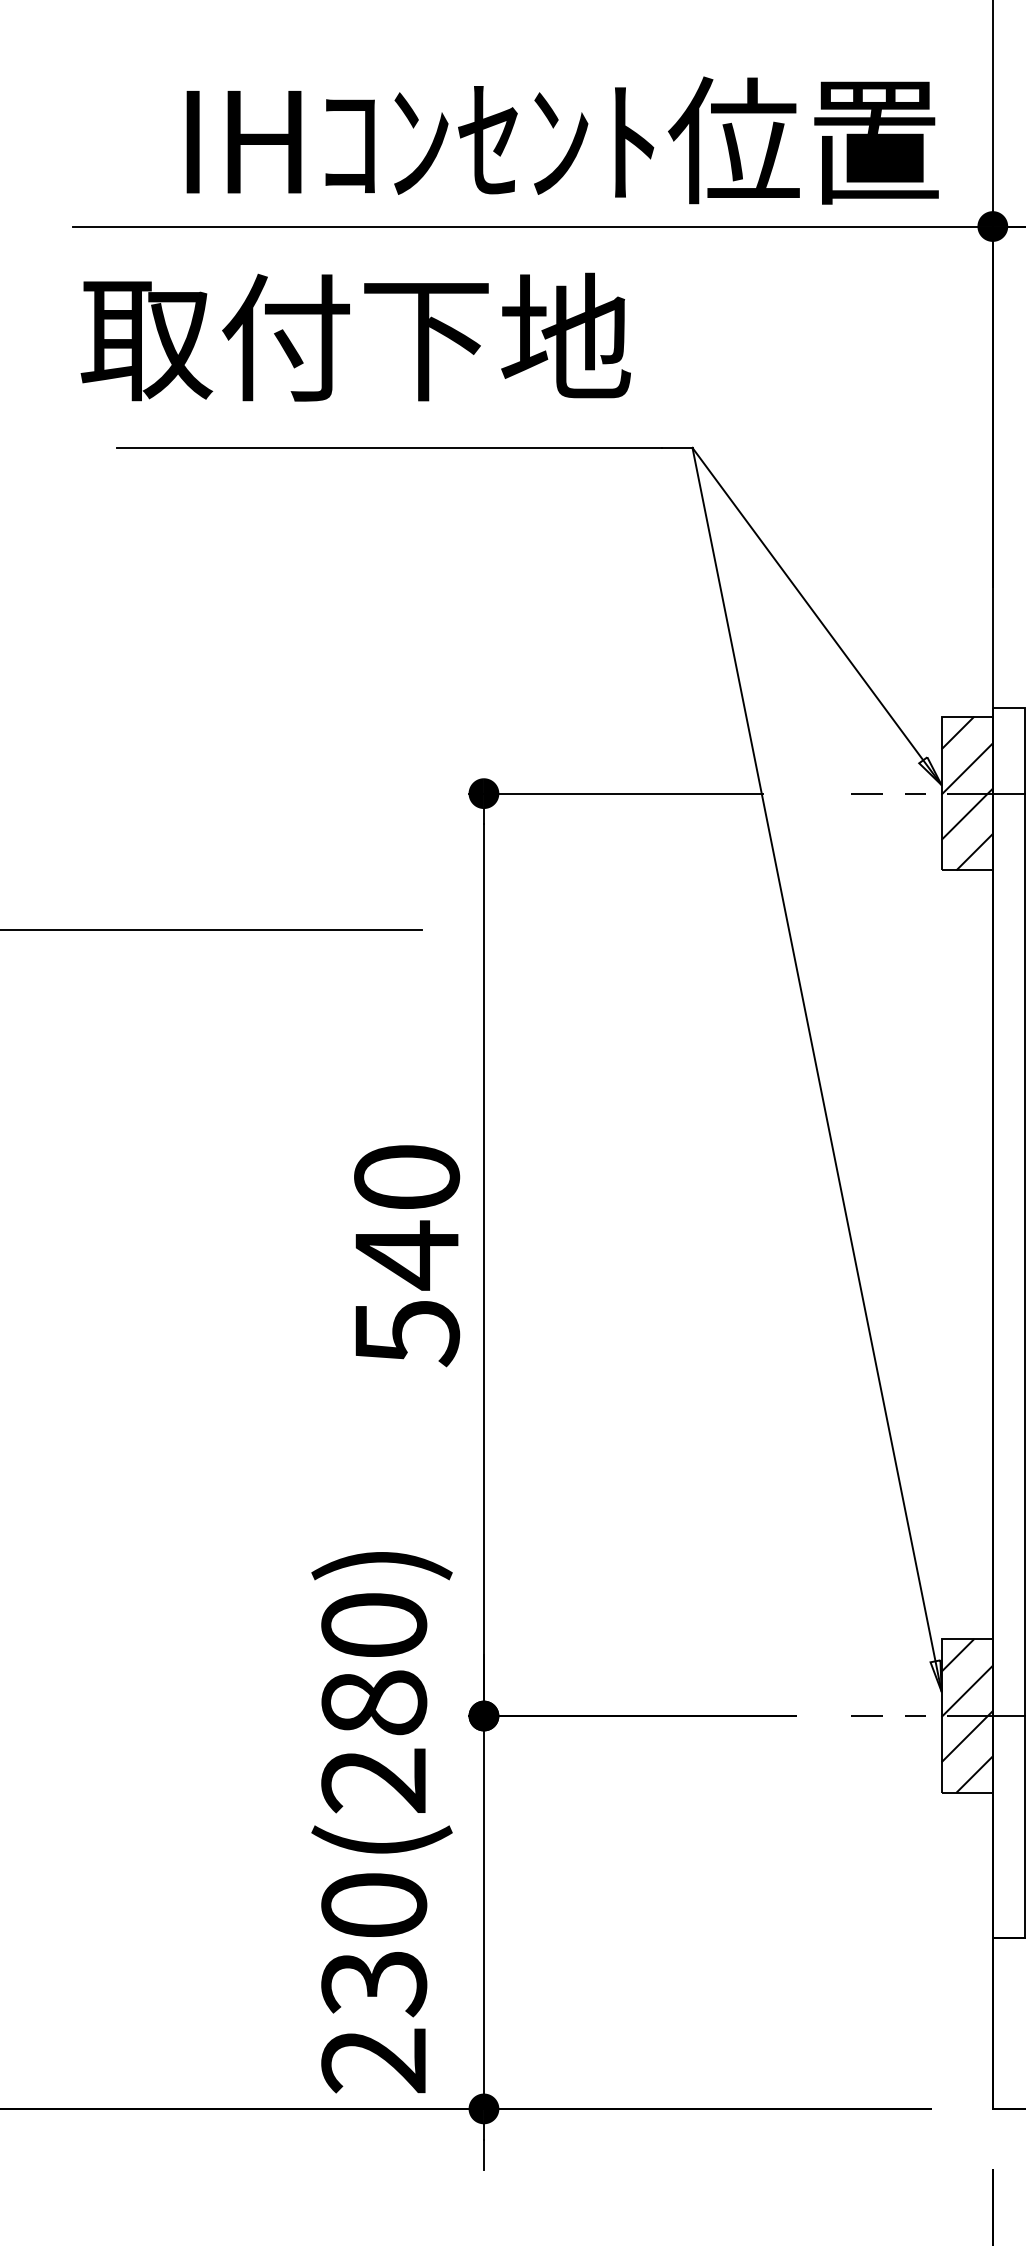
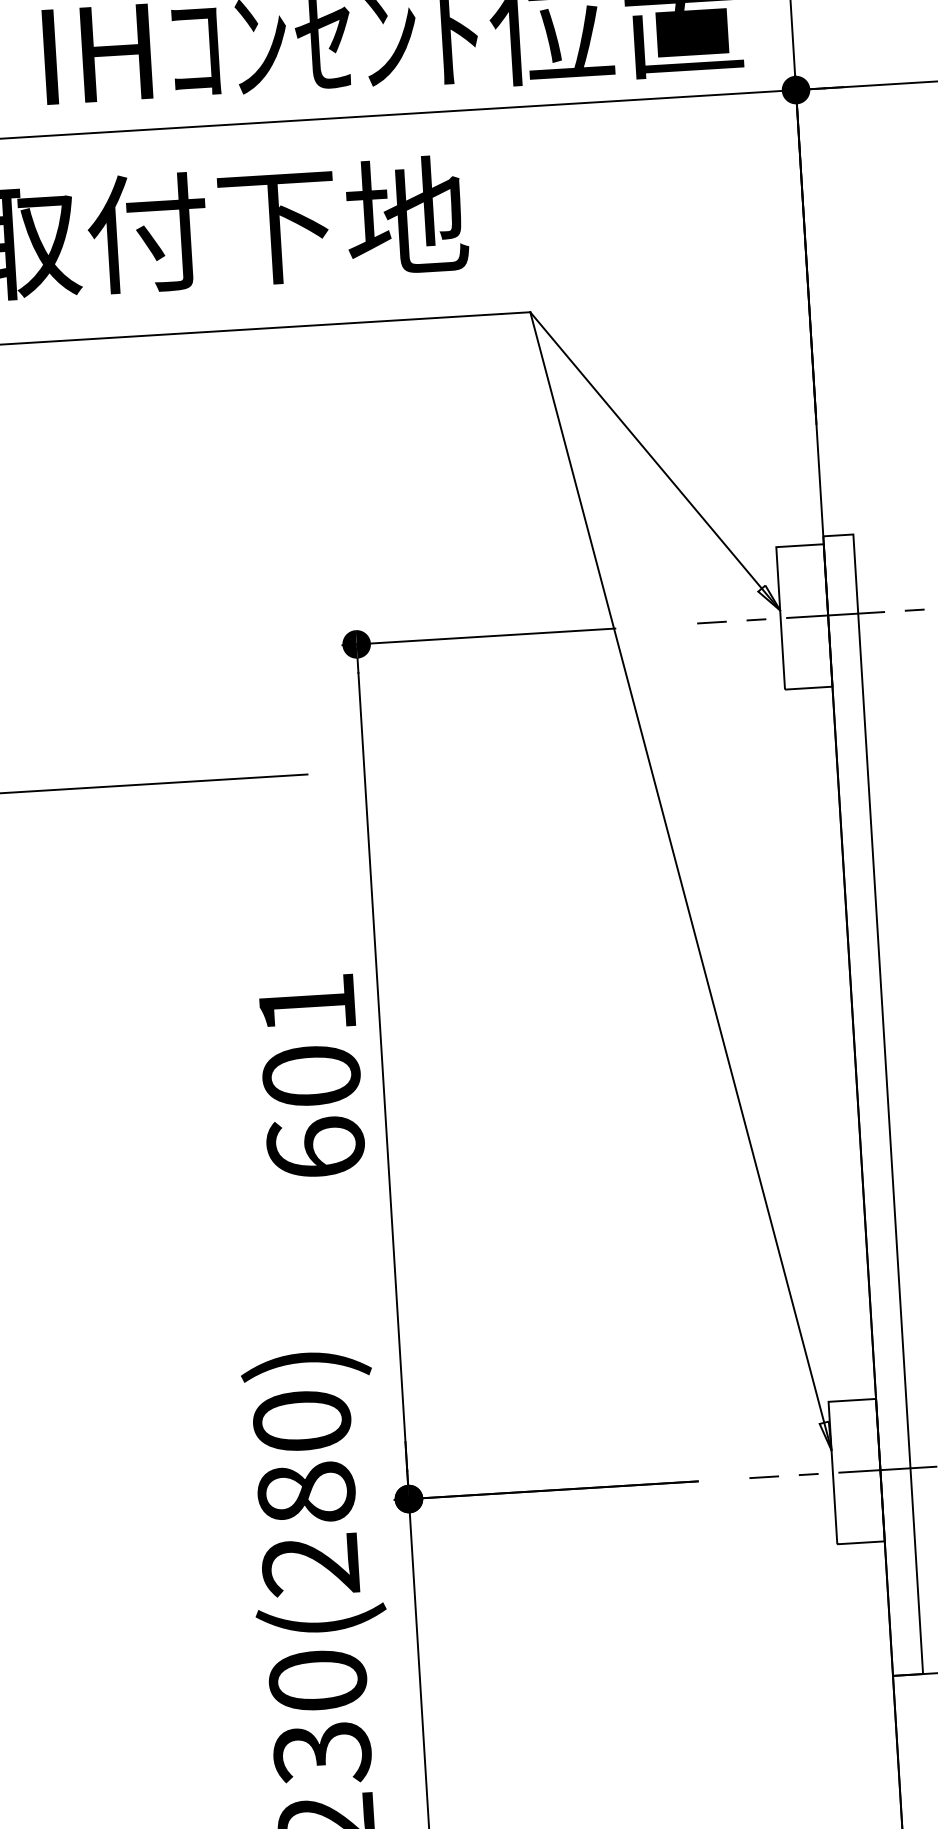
hatch: (966, 793) -> (803, 616), removed
text: (407, 1256) -> (312, 1077), 540 -> 601
hatch: (966, 1715) -> (856, 1471), removed

